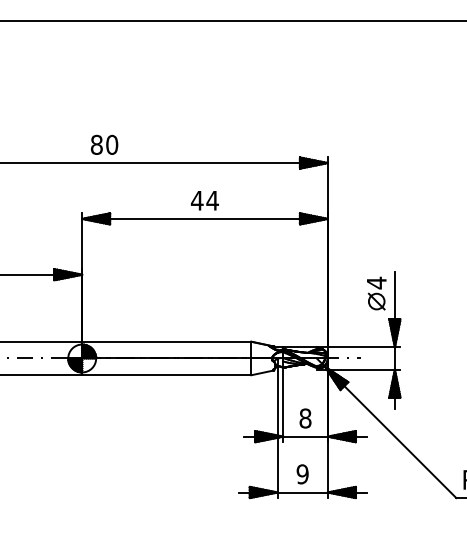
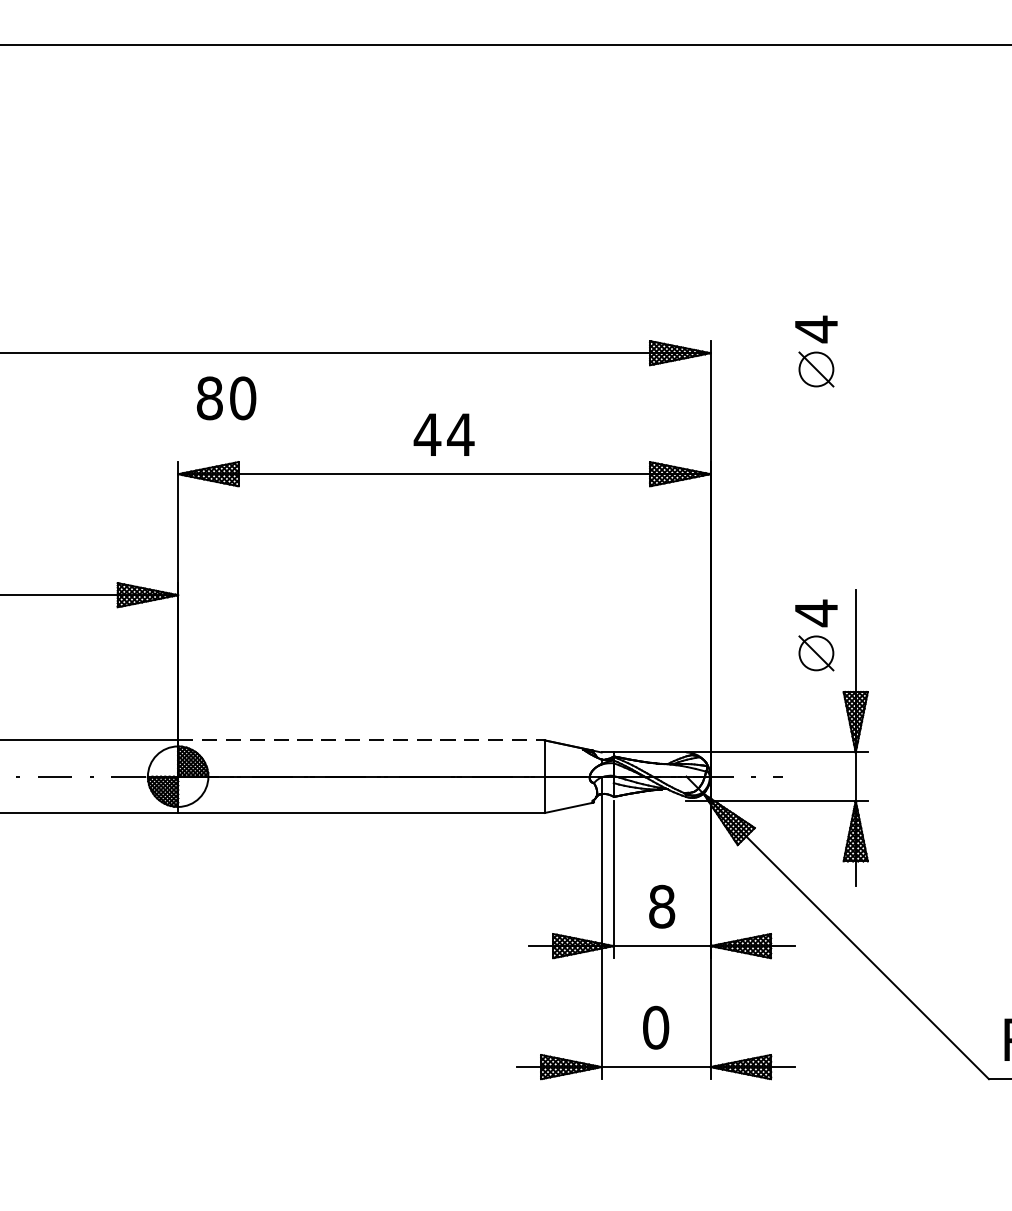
text: (104, 144) -> (226, 397), moved
part: (376, 162) -> (815, 351), added
line: (166, 341) -> (360, 739), solid -> dashed
text: (302, 474) -> (655, 1028), 9 -> 0

